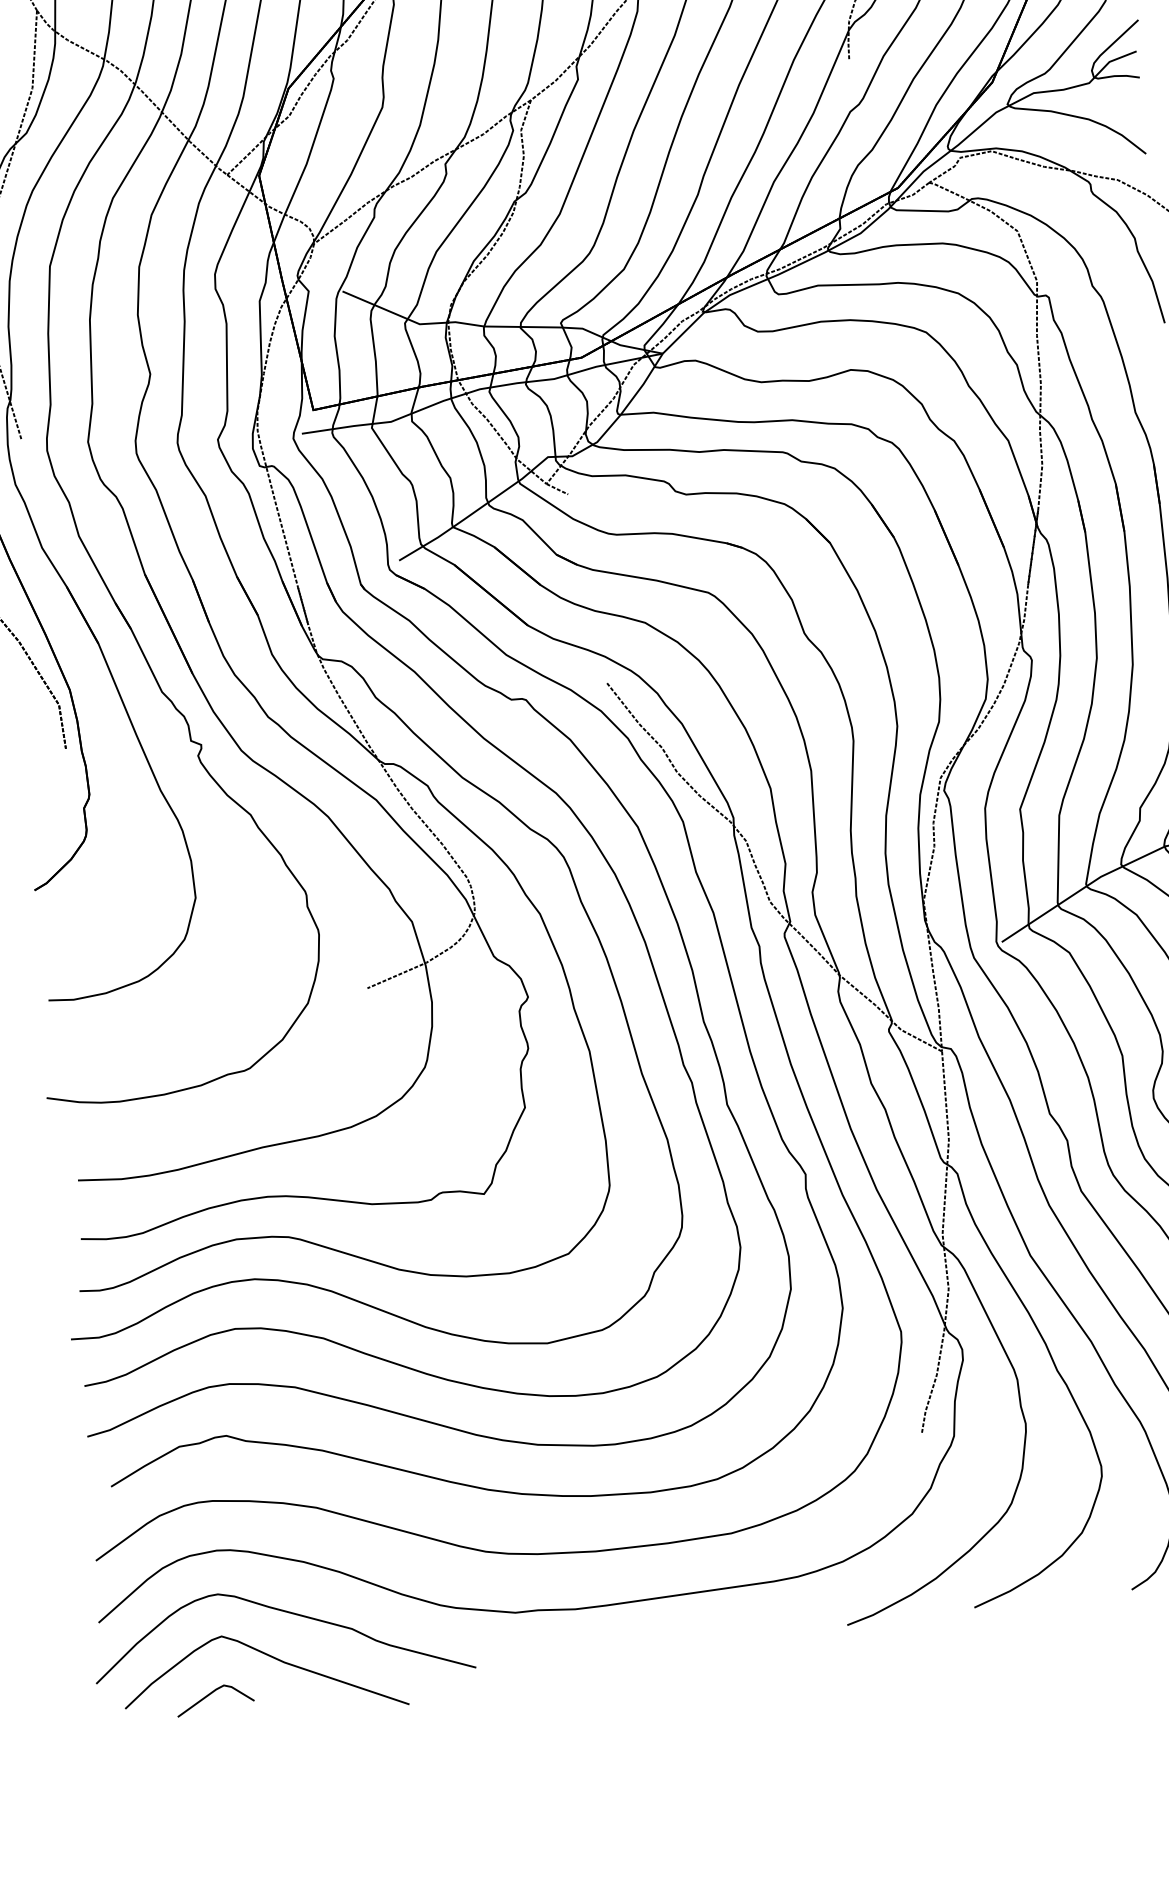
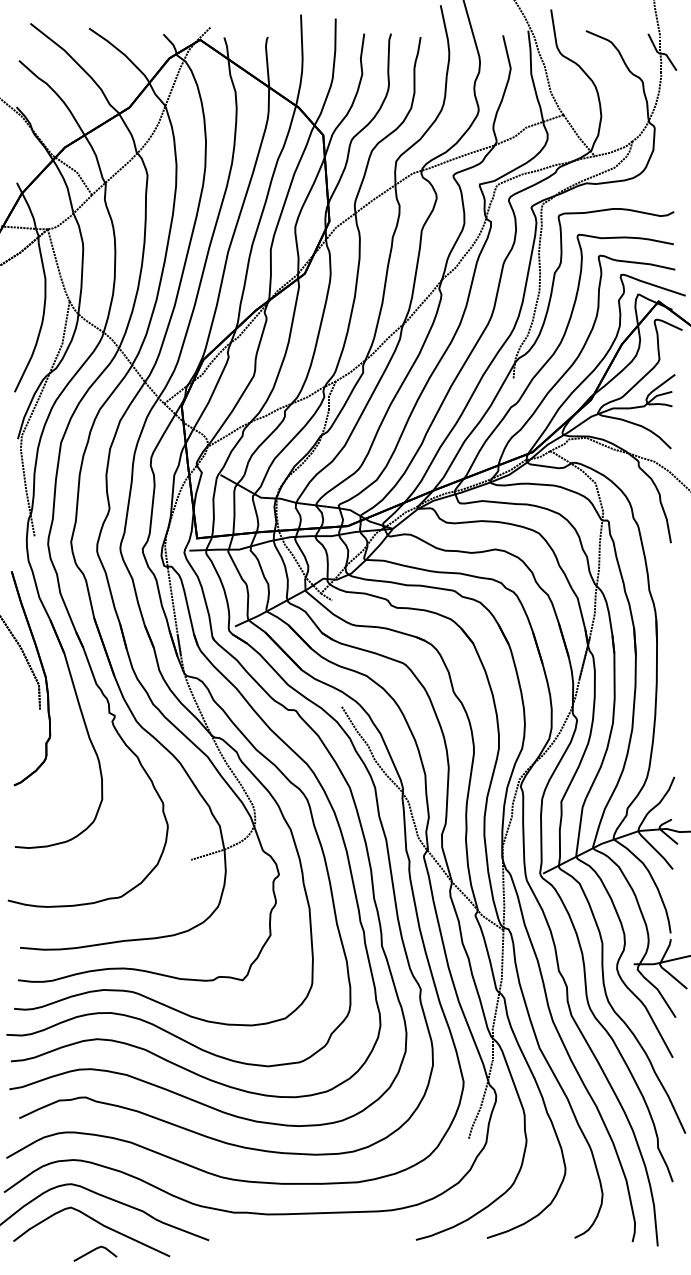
line: (211, 1695) -> (93, 1251), moved

